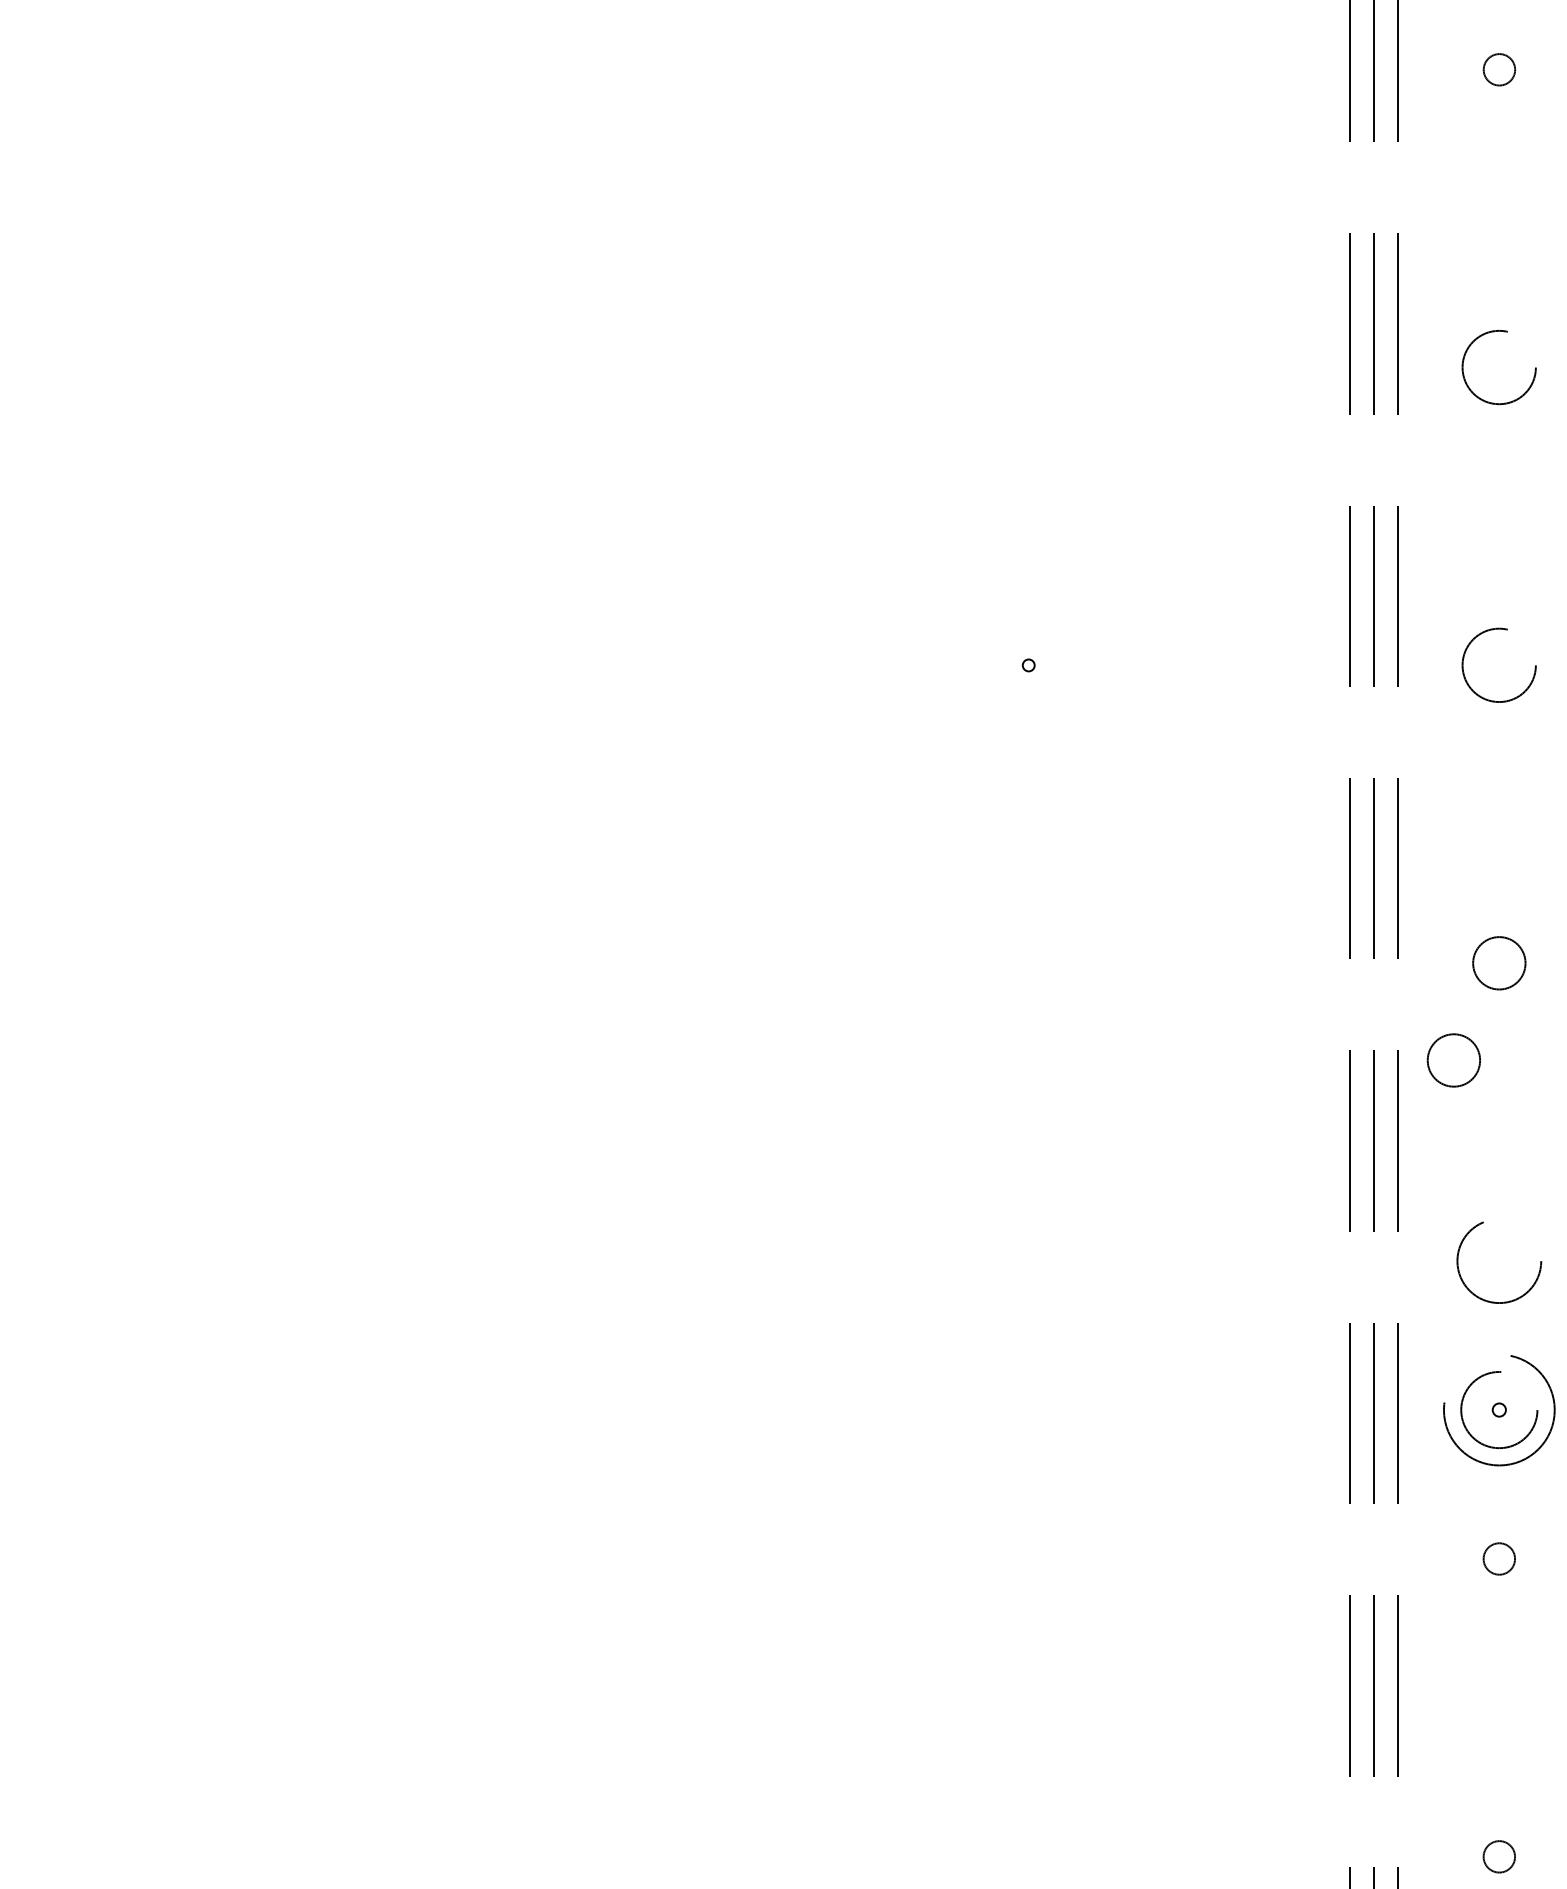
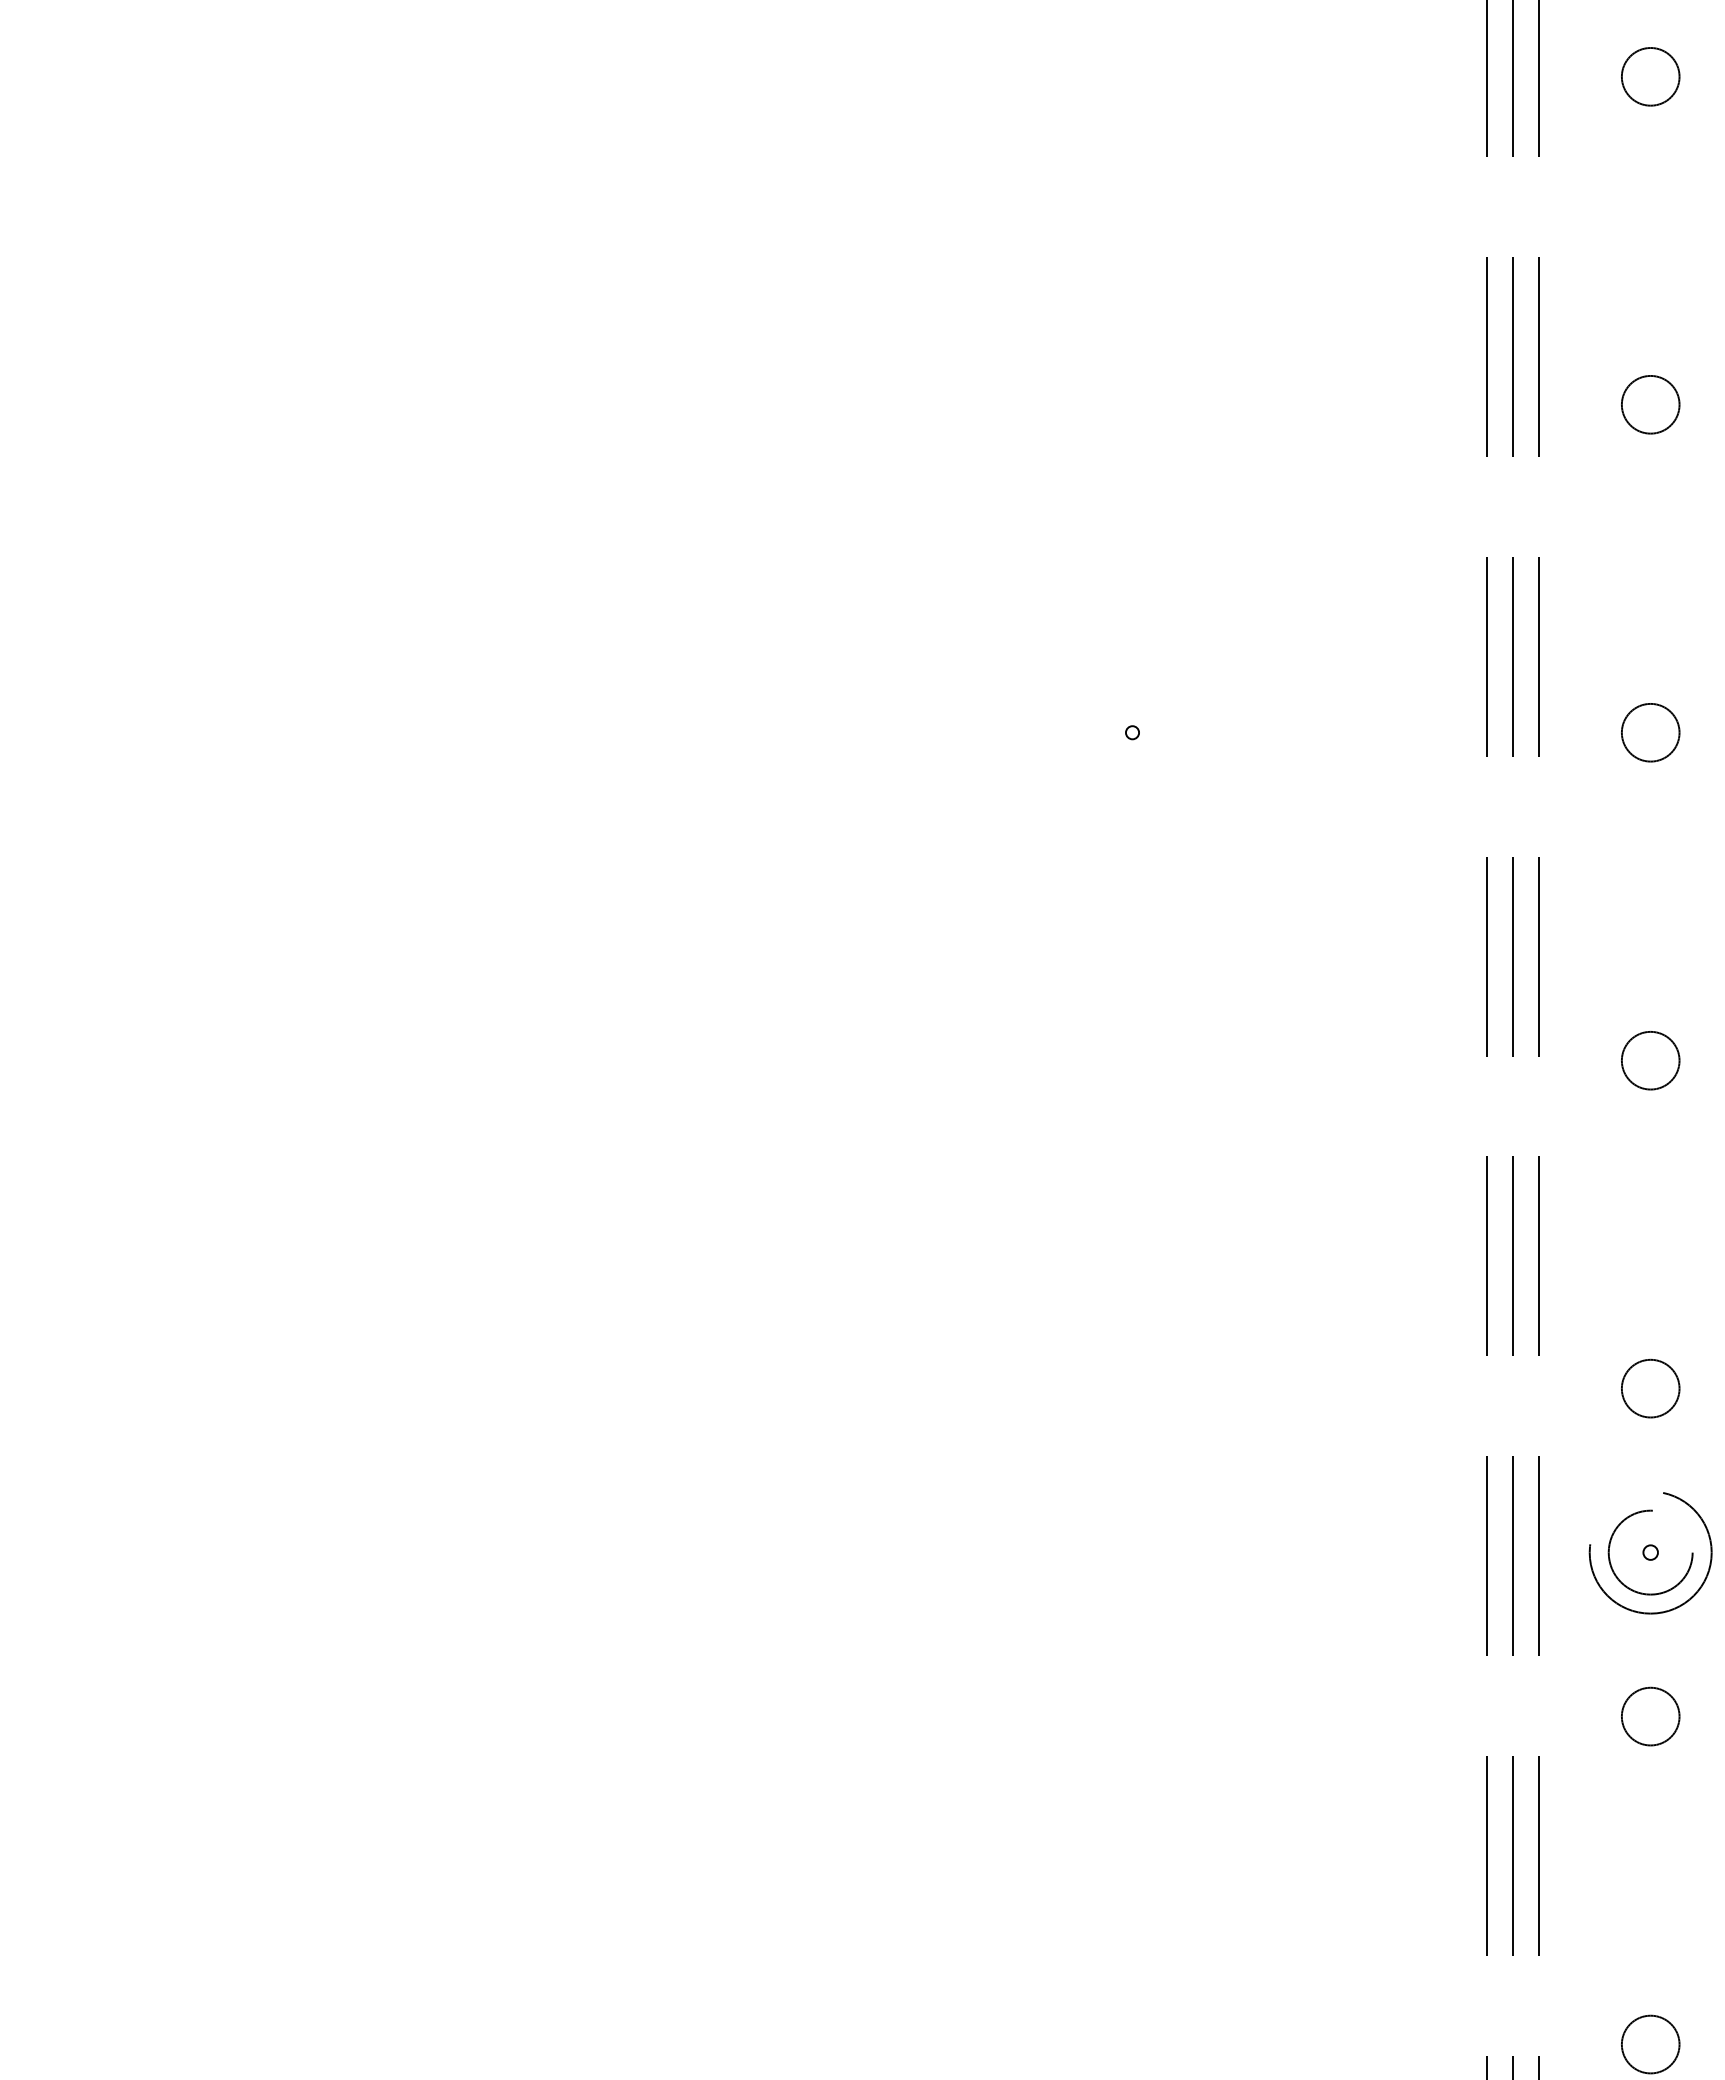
circle: (1499, 69) -> (1650, 76), size x1.67
circle: (1499, 367) -> (1650, 404), size x0.71
circle: (1499, 665) -> (1650, 732), size x0.71
circle: (1453, 1060) -> (1600, 1167), removed
circle: (1499, 1261) -> (1650, 1388), size x0.62
circle: (1499, 1558) -> (1650, 1716), size x1.67
circle: (1499, 1856) -> (1650, 2044), size x1.67

